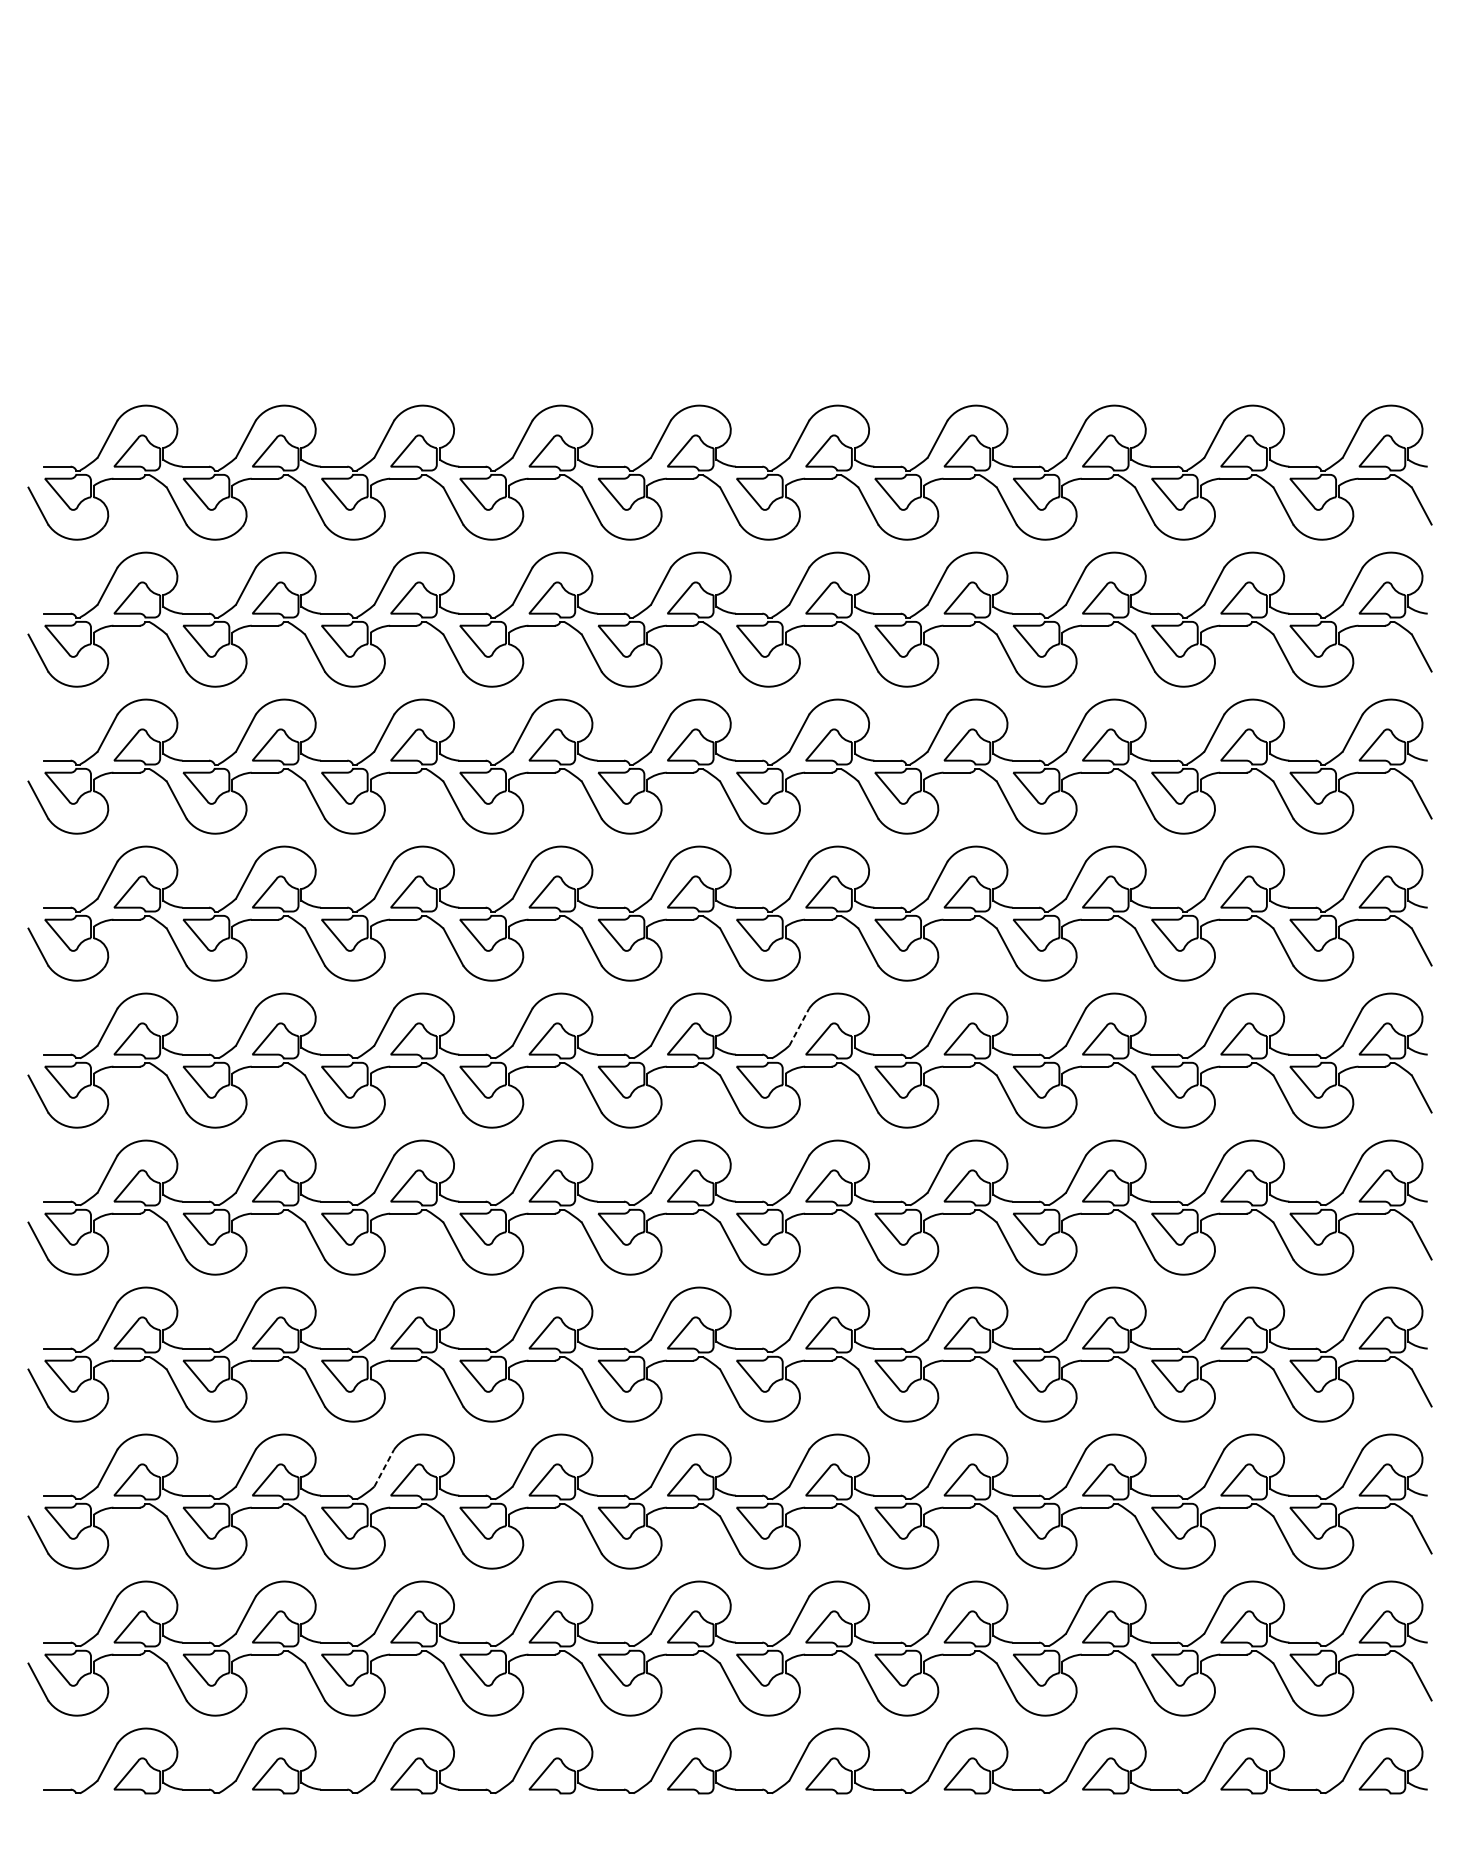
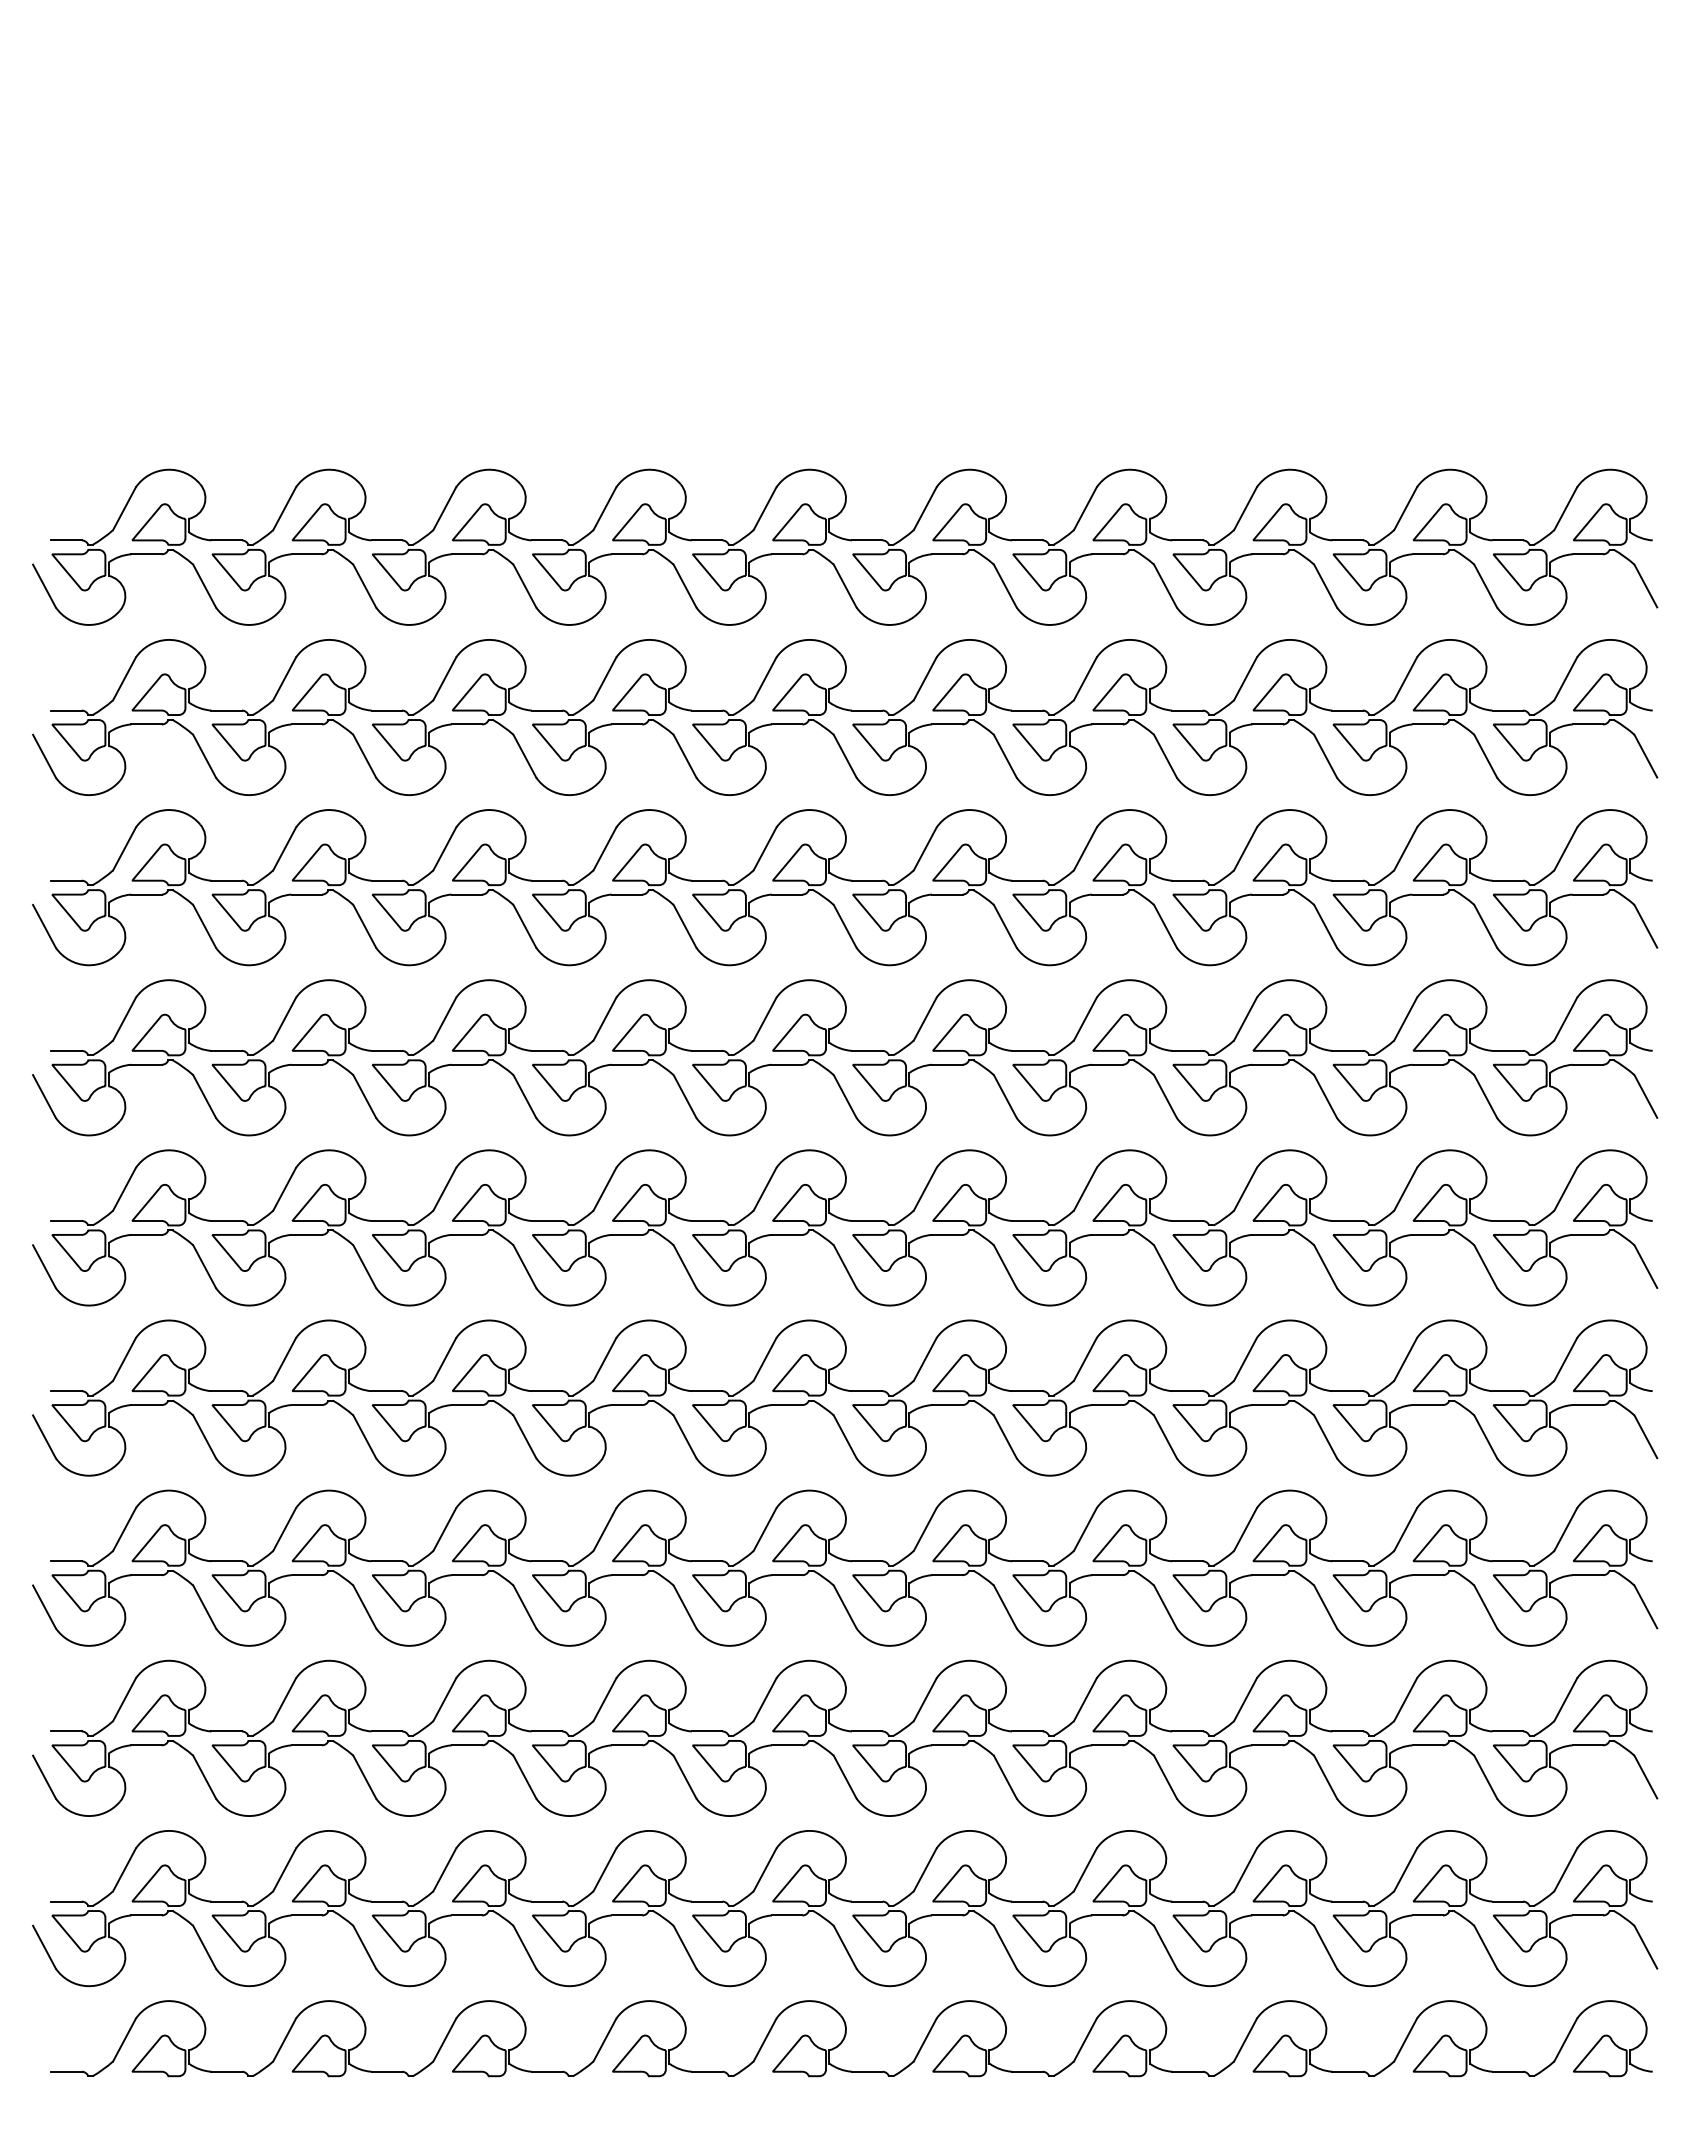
line: (799, 1026) -> (925, 1188), dashed -> solid
line: (384, 1468) -> (445, 1699), dashed -> solid

